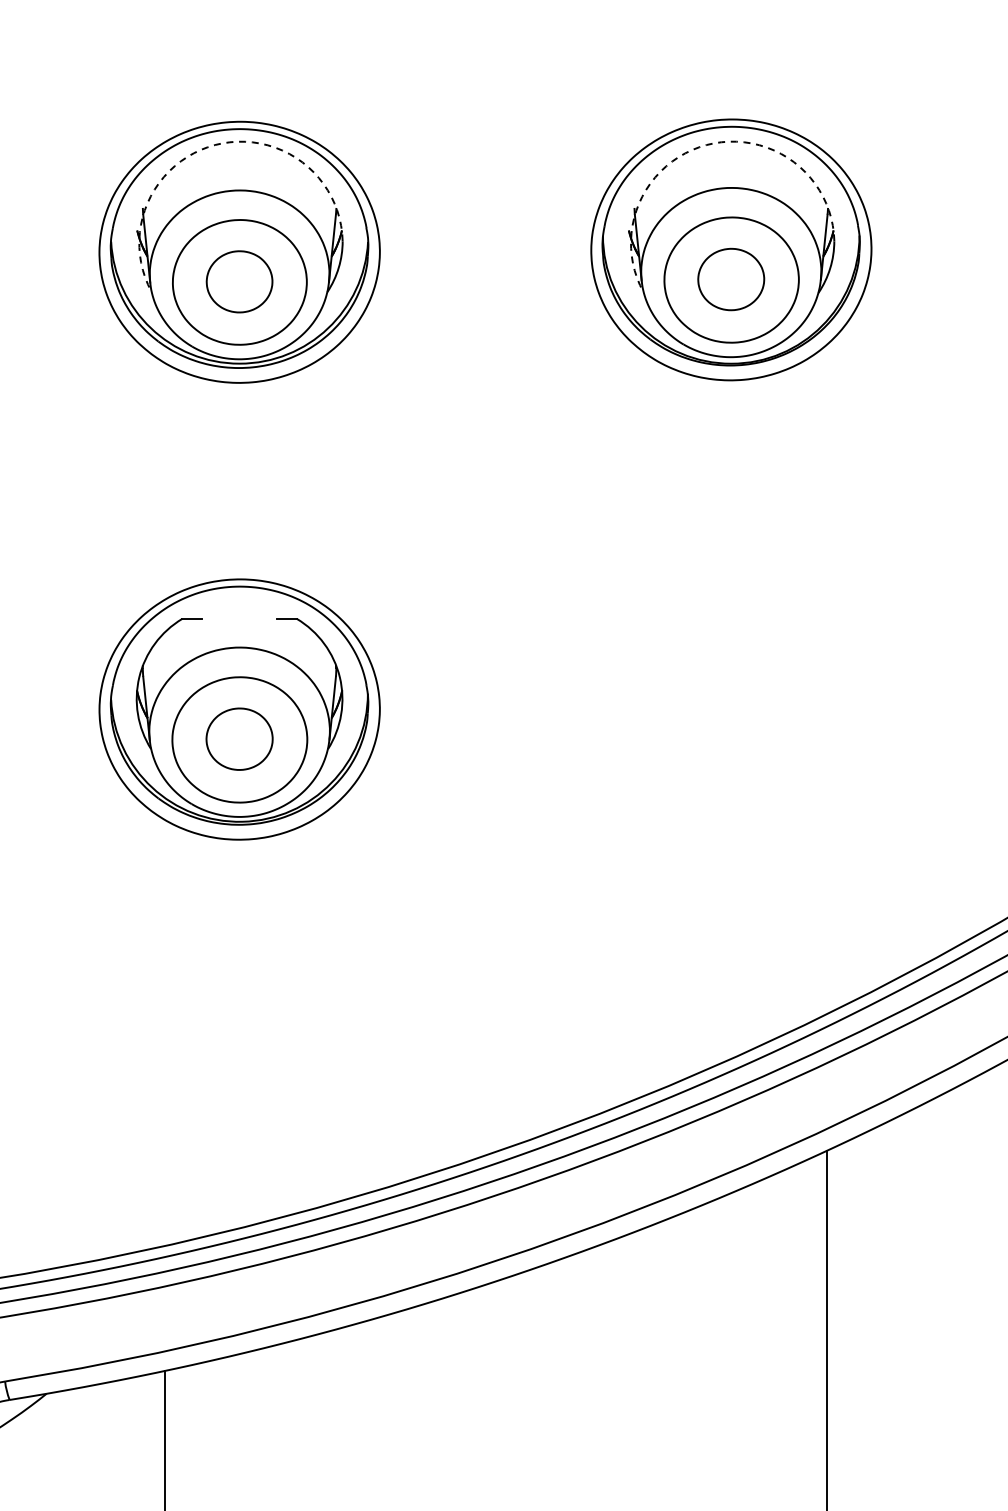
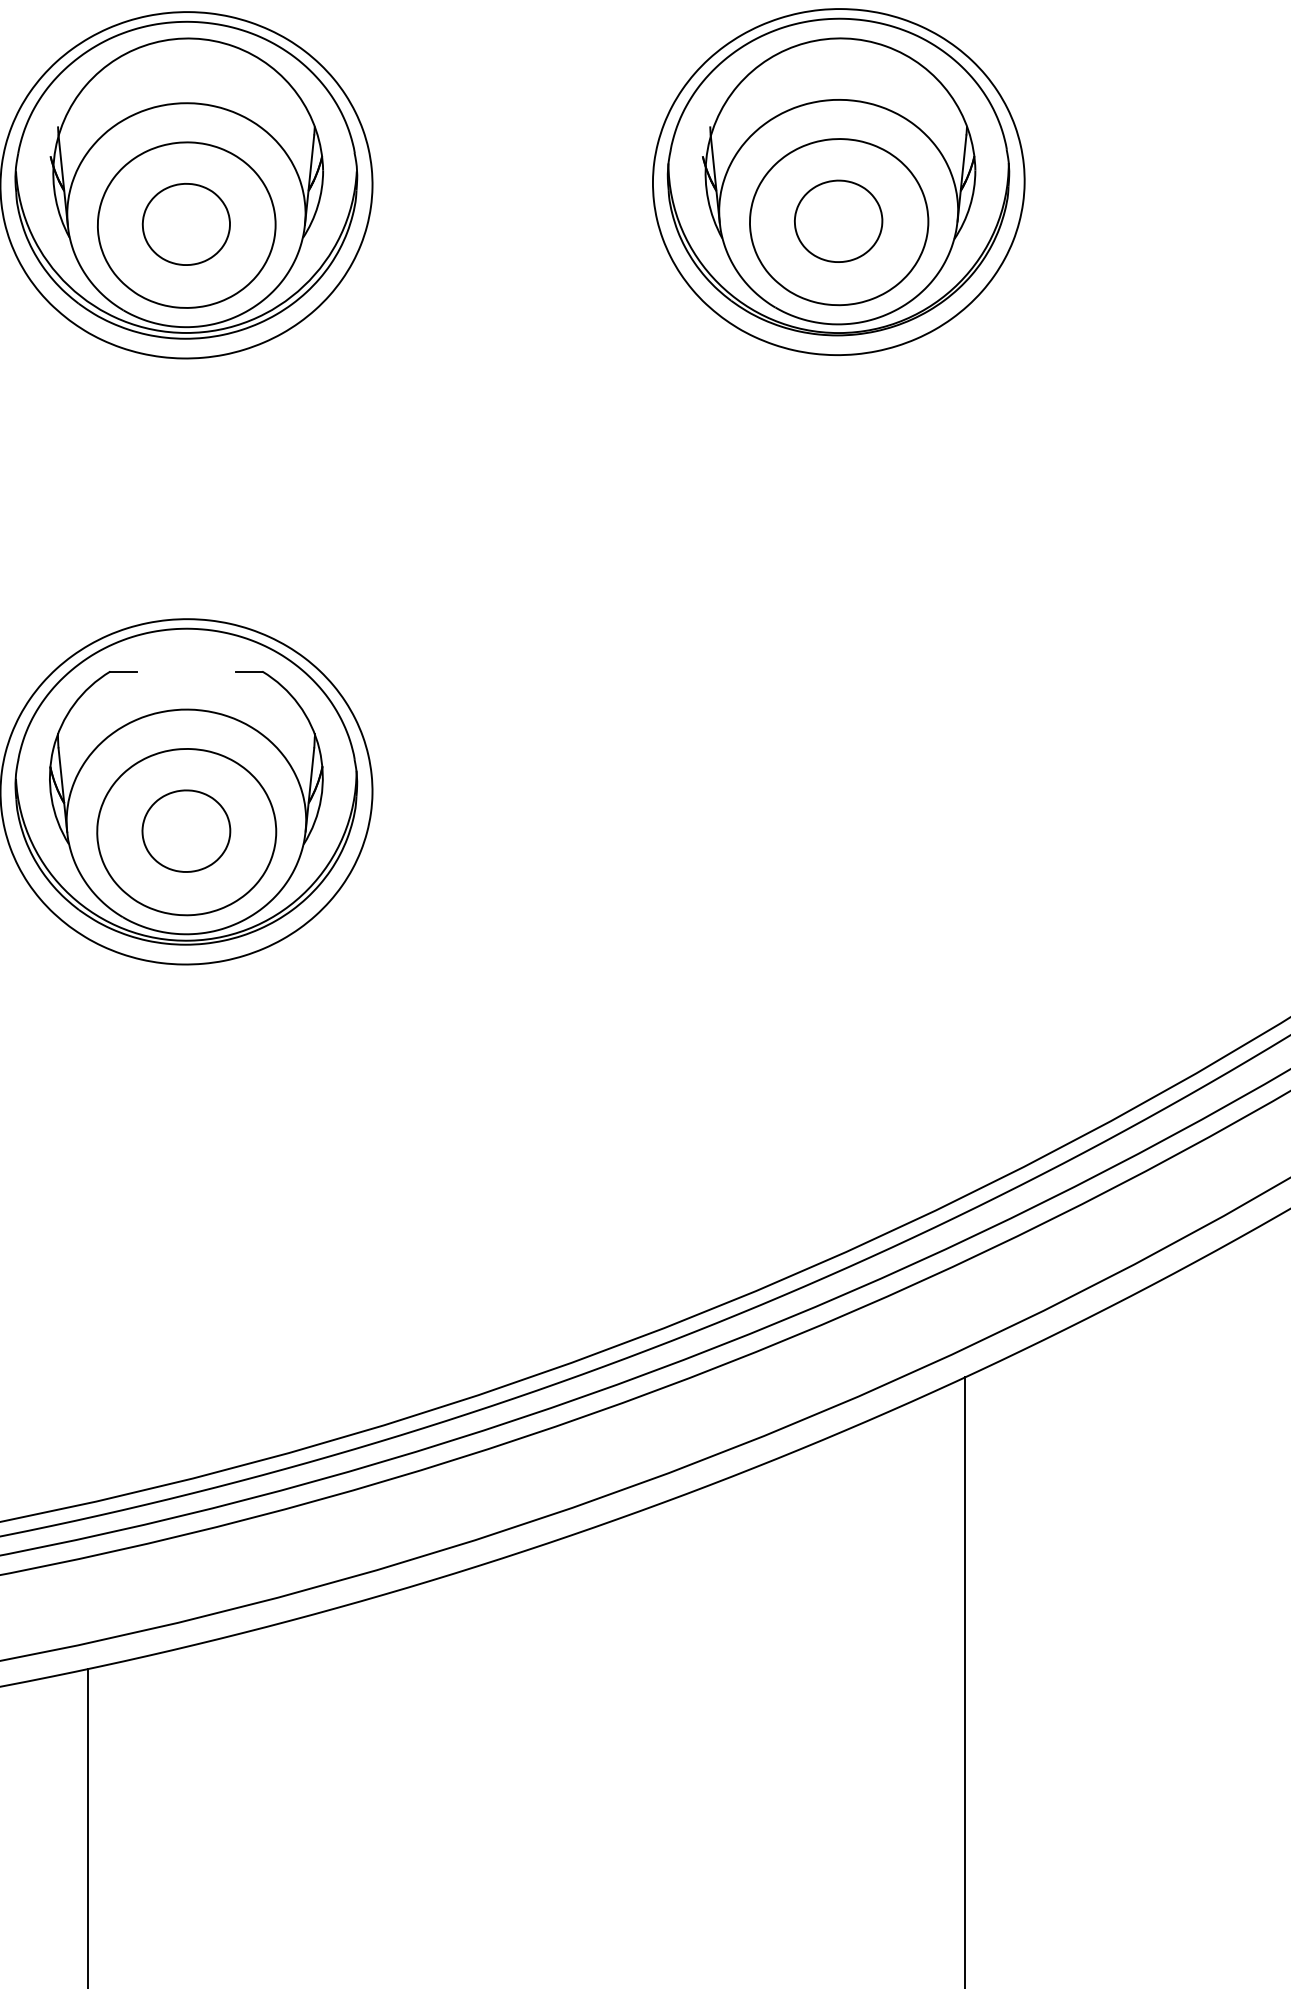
arc: (215, 145) -> (154, 43), dashed -> solid
arc: (706, 145) -> (805, 43), dashed -> solid

